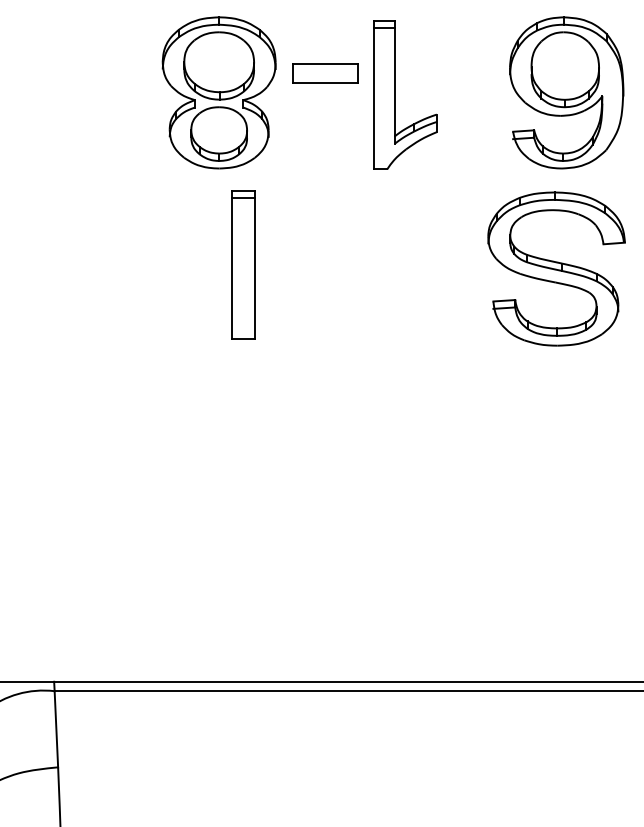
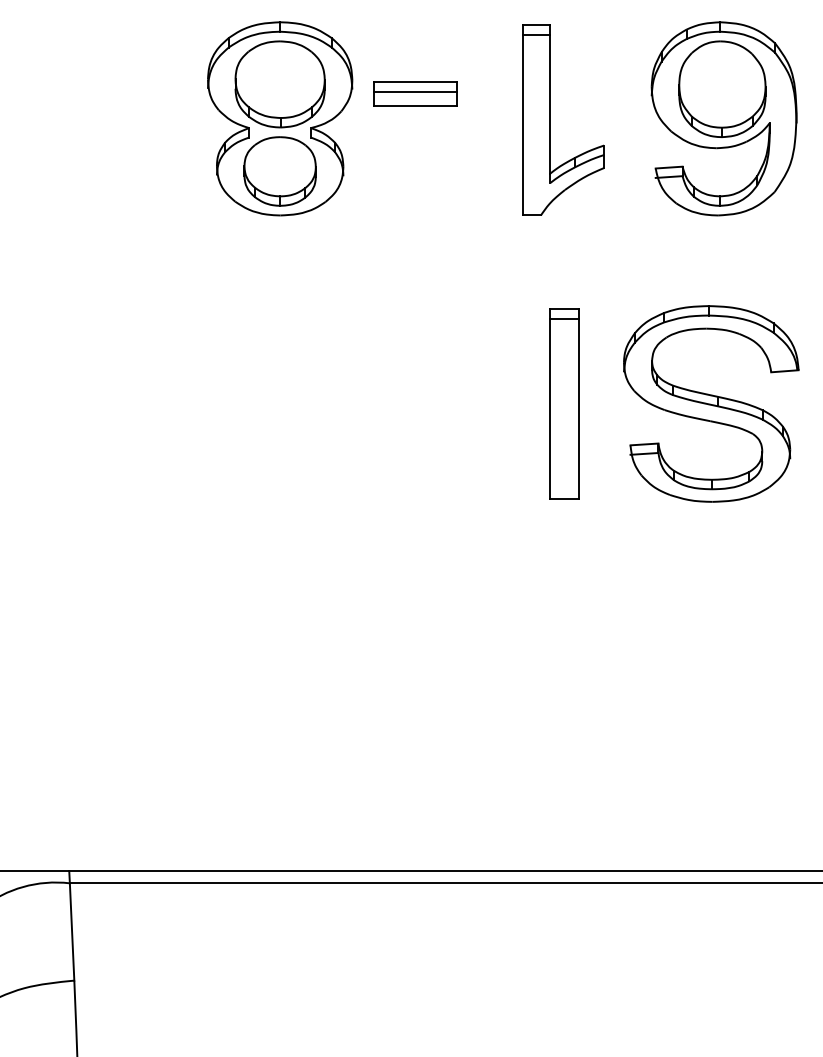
line: (325, 71) -> (415, 91), added
part: (394, 94) -> (550, 119), moved
part: (243, 264) -> (564, 403), moved
part: (556, 268) -> (711, 403), moved

